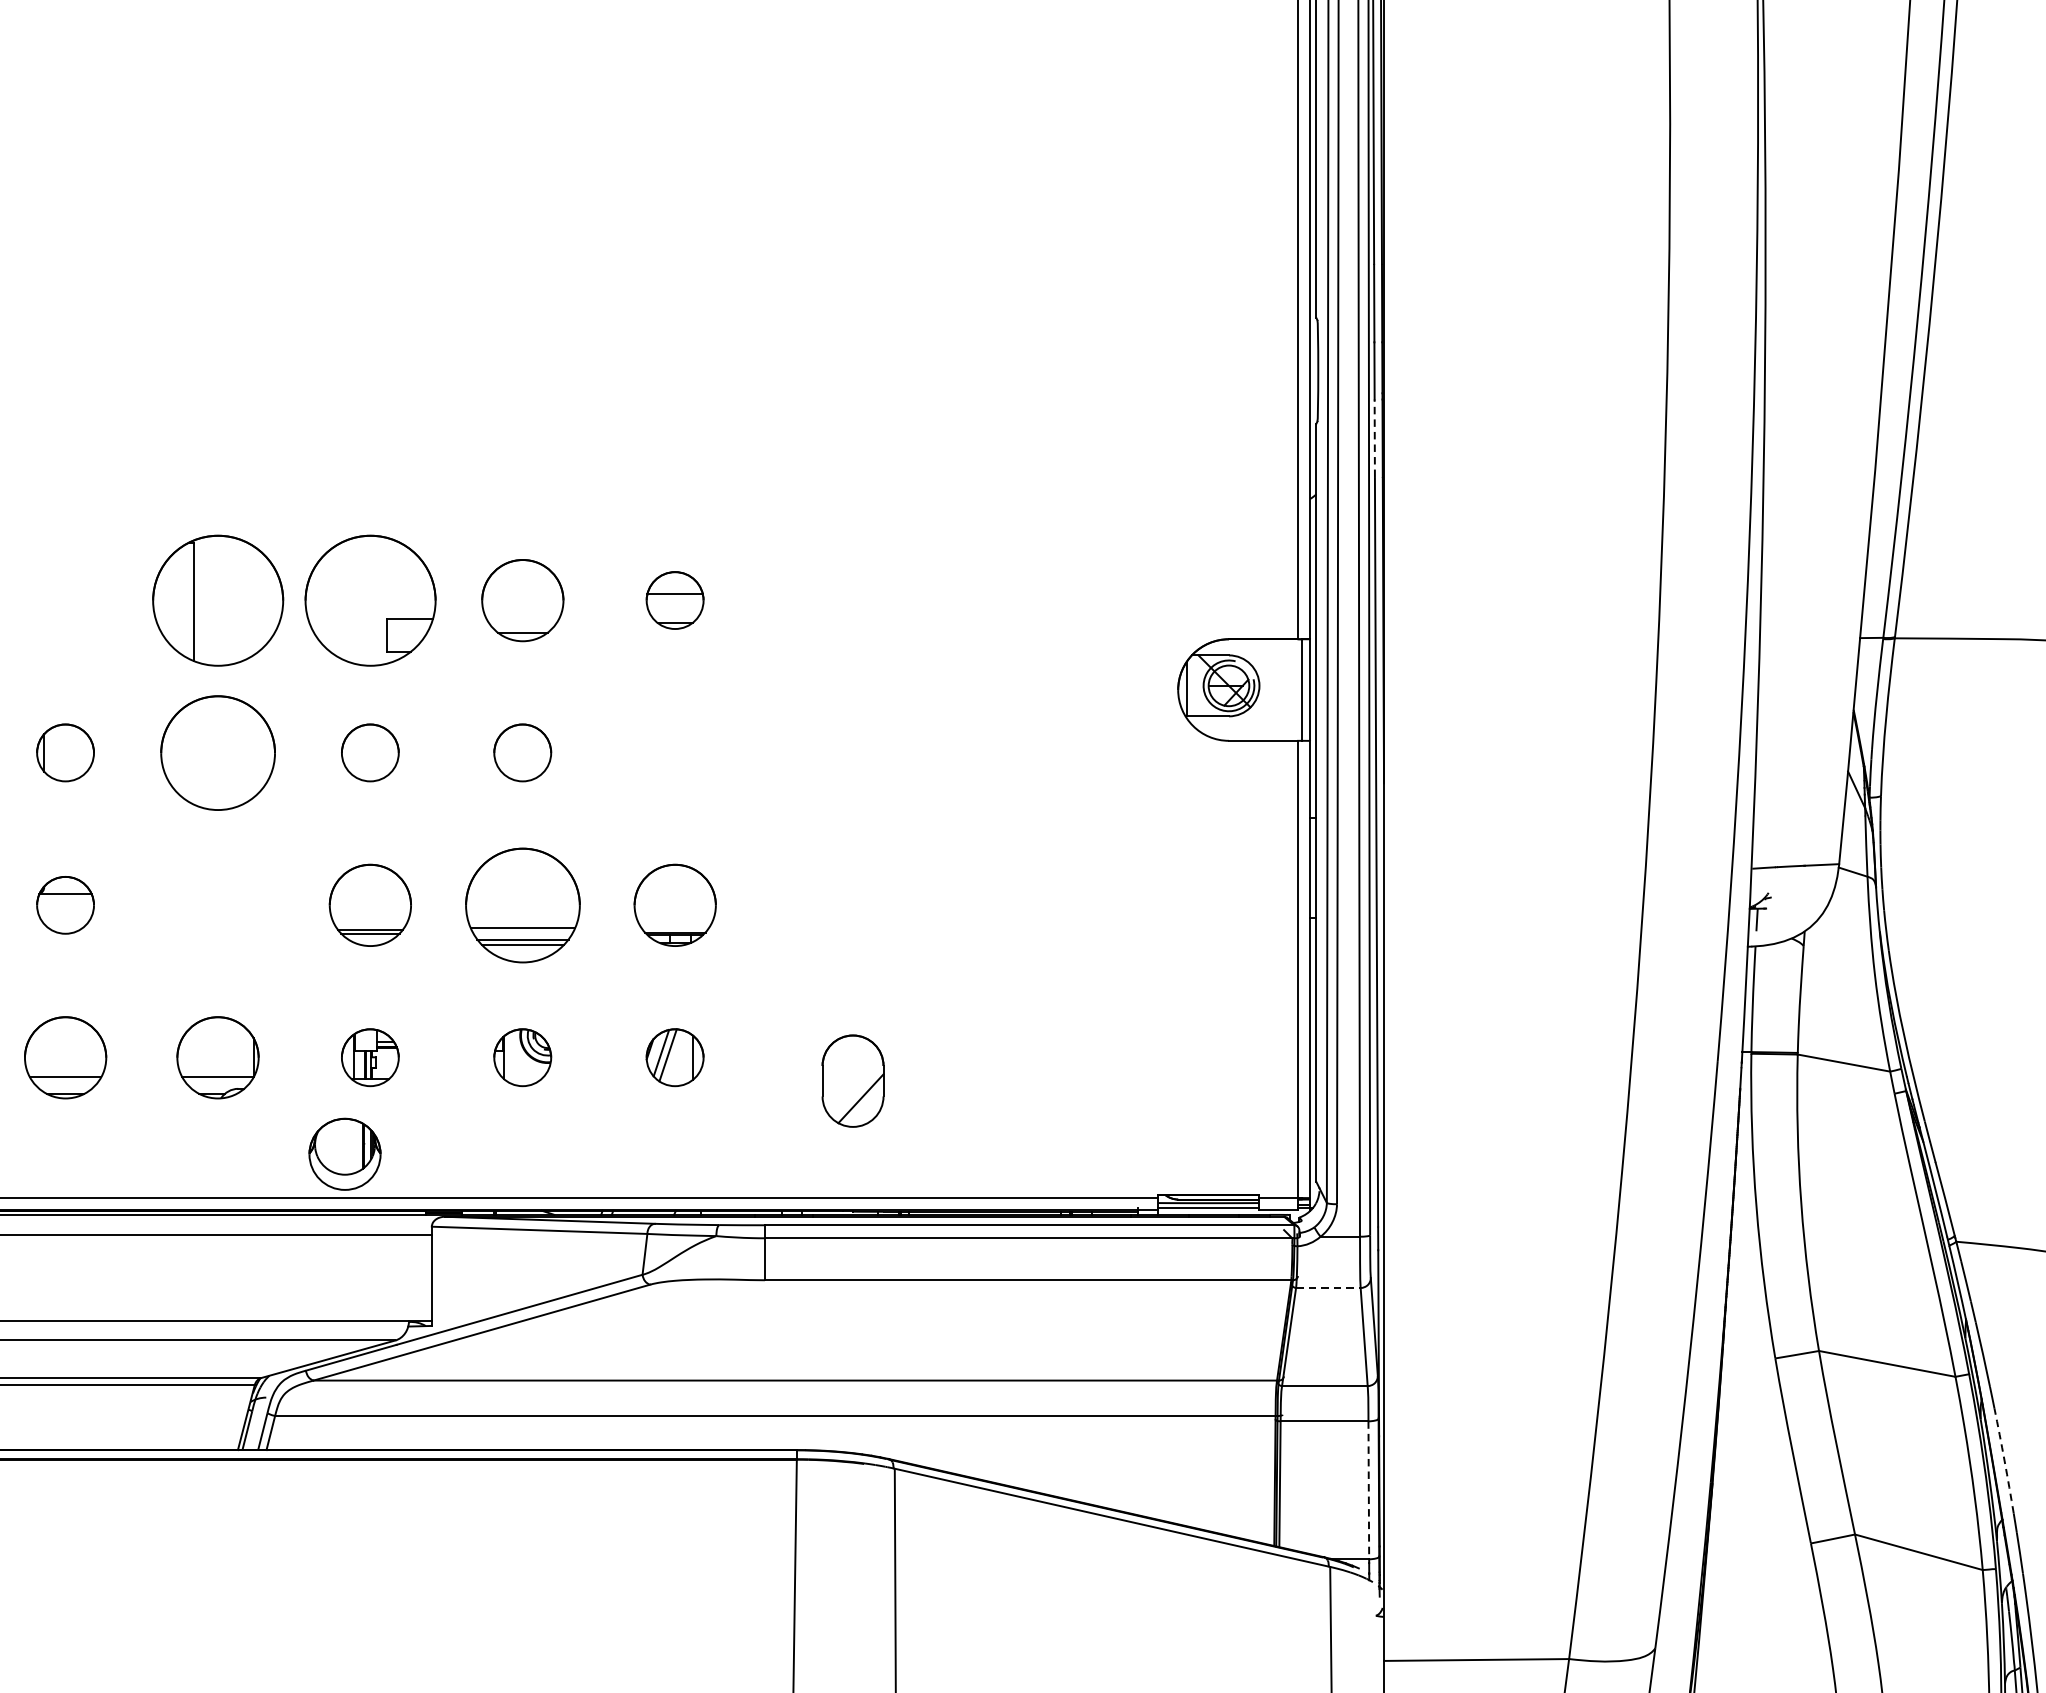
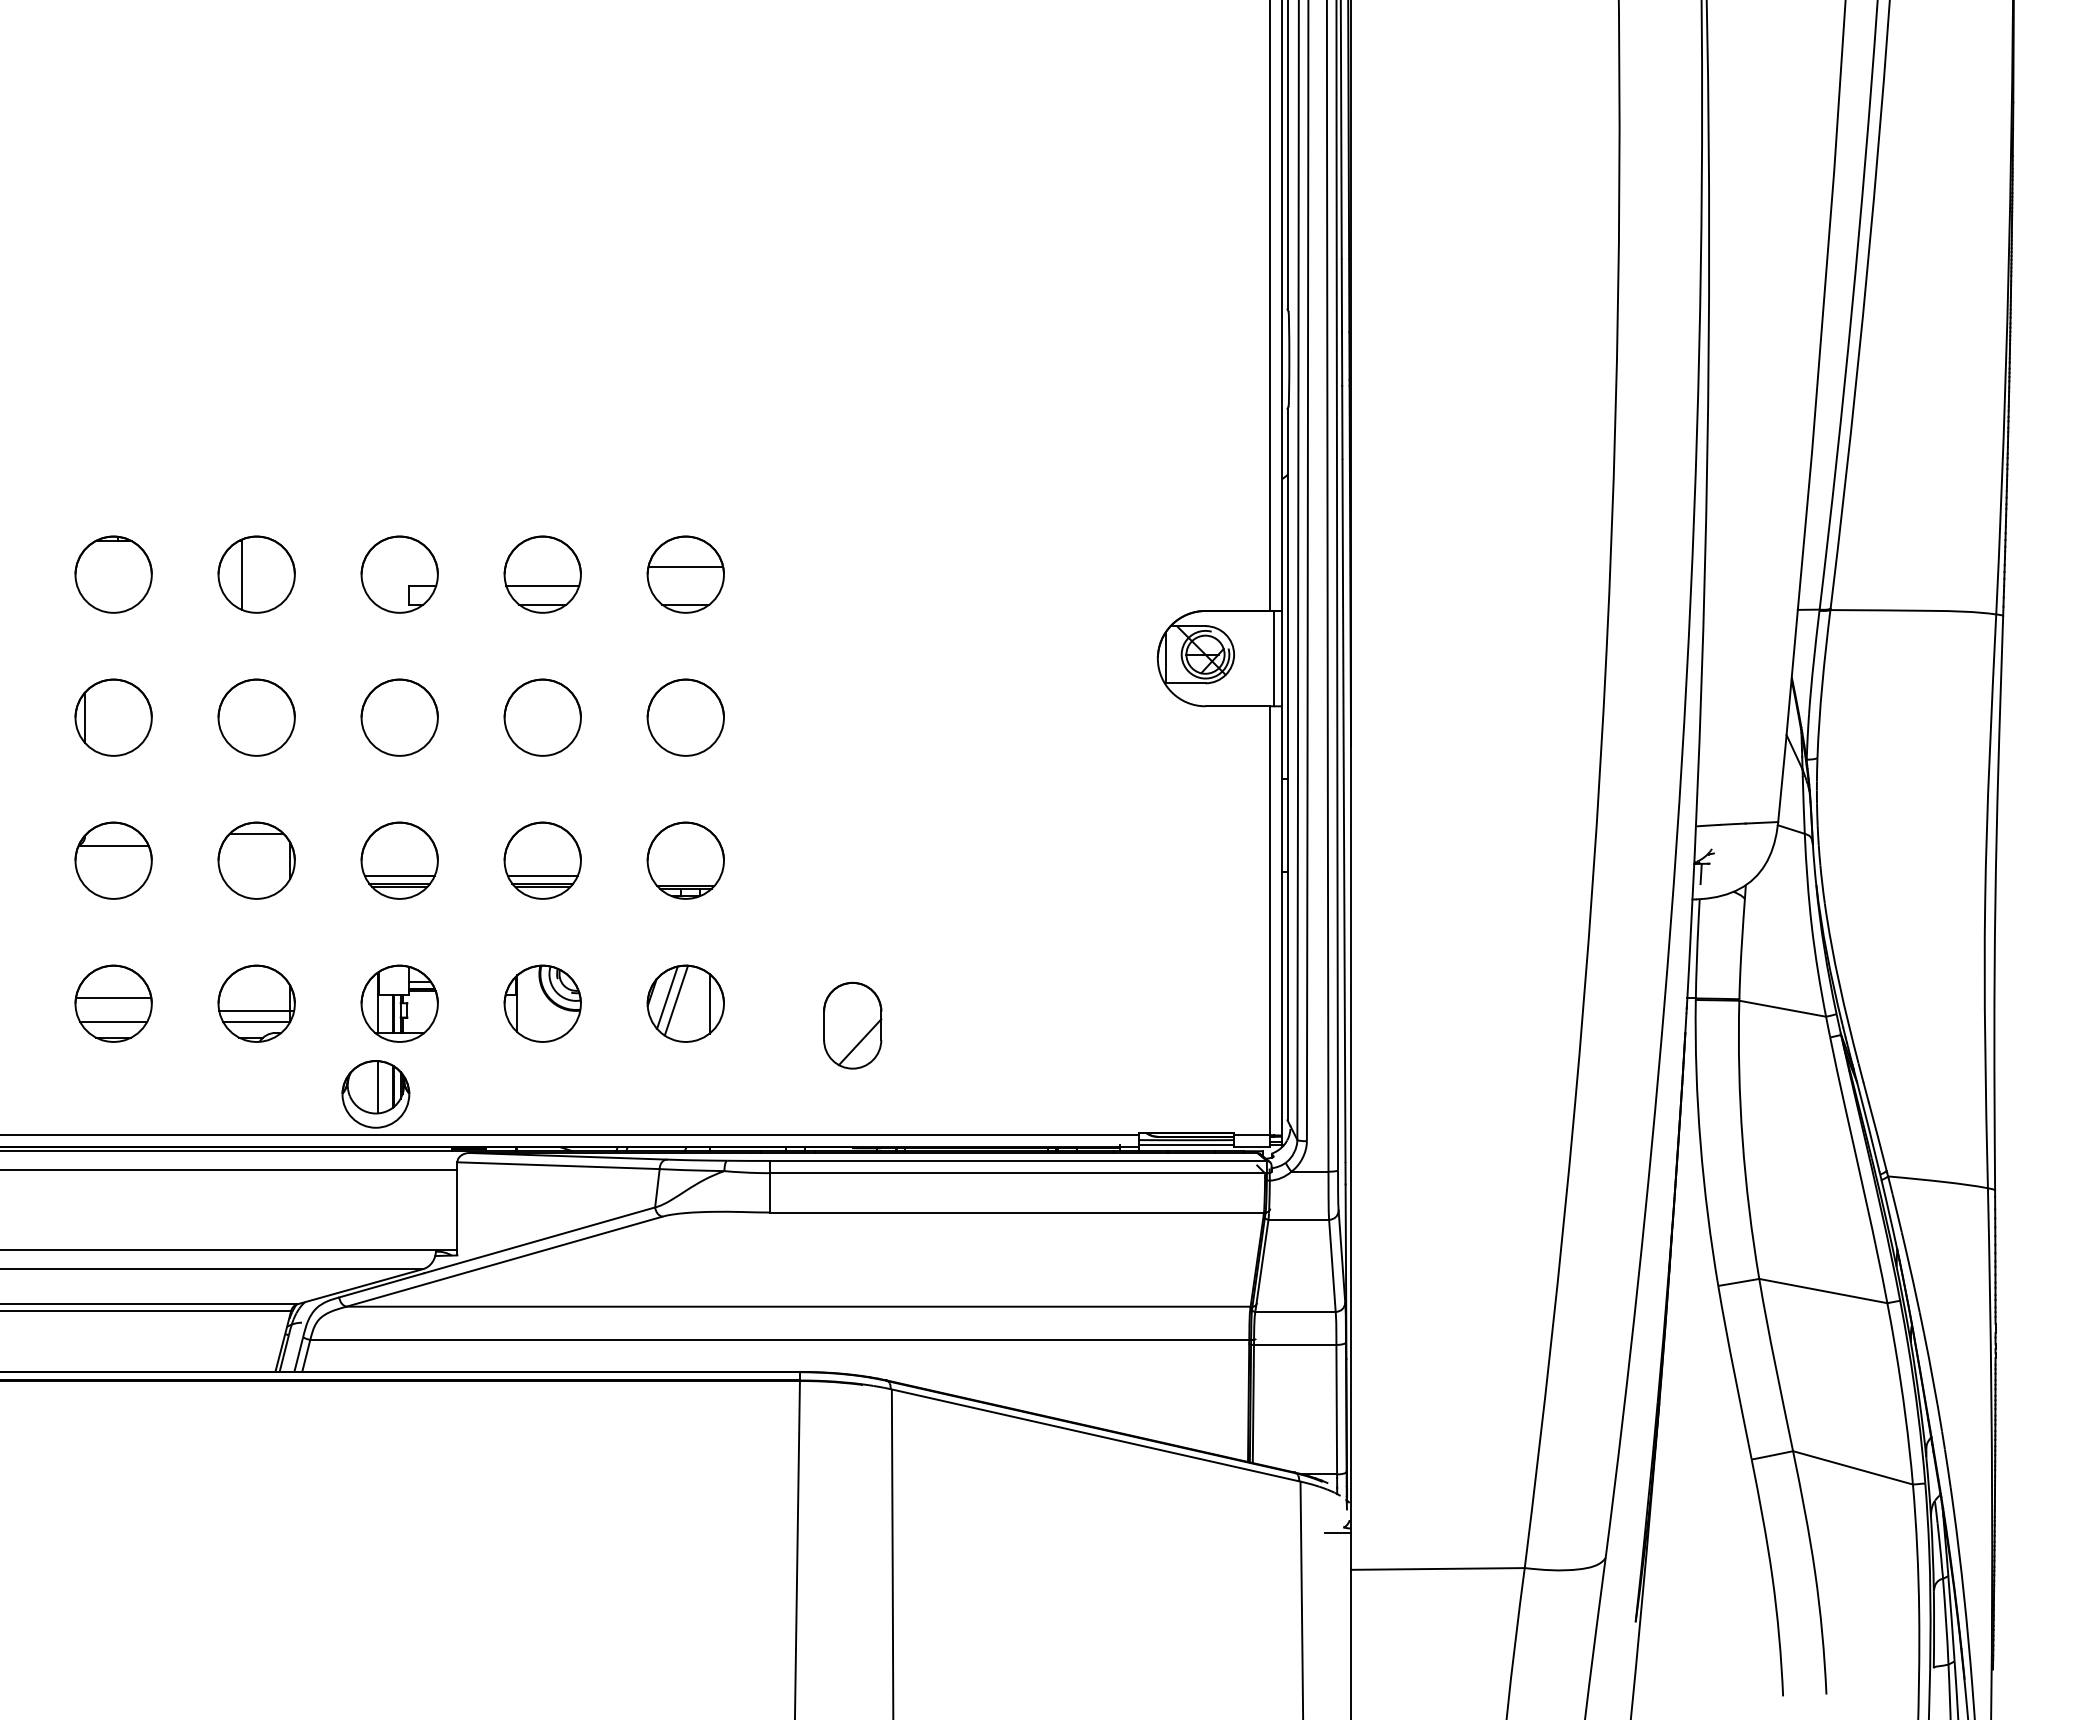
line: (1374, 437) -> (1342, 421), dashed -> solid
part: (65, 600) -> (113, 574), added
part: (217, 600) -> (256, 574), size x0.62
part: (370, 600) -> (399, 574), size x0.62
part: (674, 600) -> (685, 574), size x1.43
line: (522, 612) -> (542, 585), added
part: (65, 752) -> (113, 717), size x1.43
part: (217, 752) -> (256, 717), size x0.71
part: (370, 752) -> (399, 717), size x1.43
part: (522, 752) -> (542, 717), size x1.43
part: (674, 752) -> (685, 717), added
part: (65, 905) -> (113, 860), size x1.43
part: (217, 905) -> (256, 860), added
part: (522, 905) -> (542, 860), size x0.71
line: (370, 921) -> (399, 875), added
line: (65, 1052) -> (113, 998), added
part: (370, 1057) -> (399, 1003), size x1.43
part: (522, 1057) -> (542, 1003), size x1.43
part: (674, 1057) -> (685, 1003), size x1.43
line: (217, 1064) -> (256, 1010), added
line: (346, 1147) -> (377, 1087), added
line: (1329, 1287) -> (1299, 1219), dashed -> solid
arc: (2004, 1461) -> (1933, 1382), dashed -> solid
line: (1368, 1490) -> (1336, 1409), dashed -> solid
line: (1370, 1621) -> (1338, 1532), added

